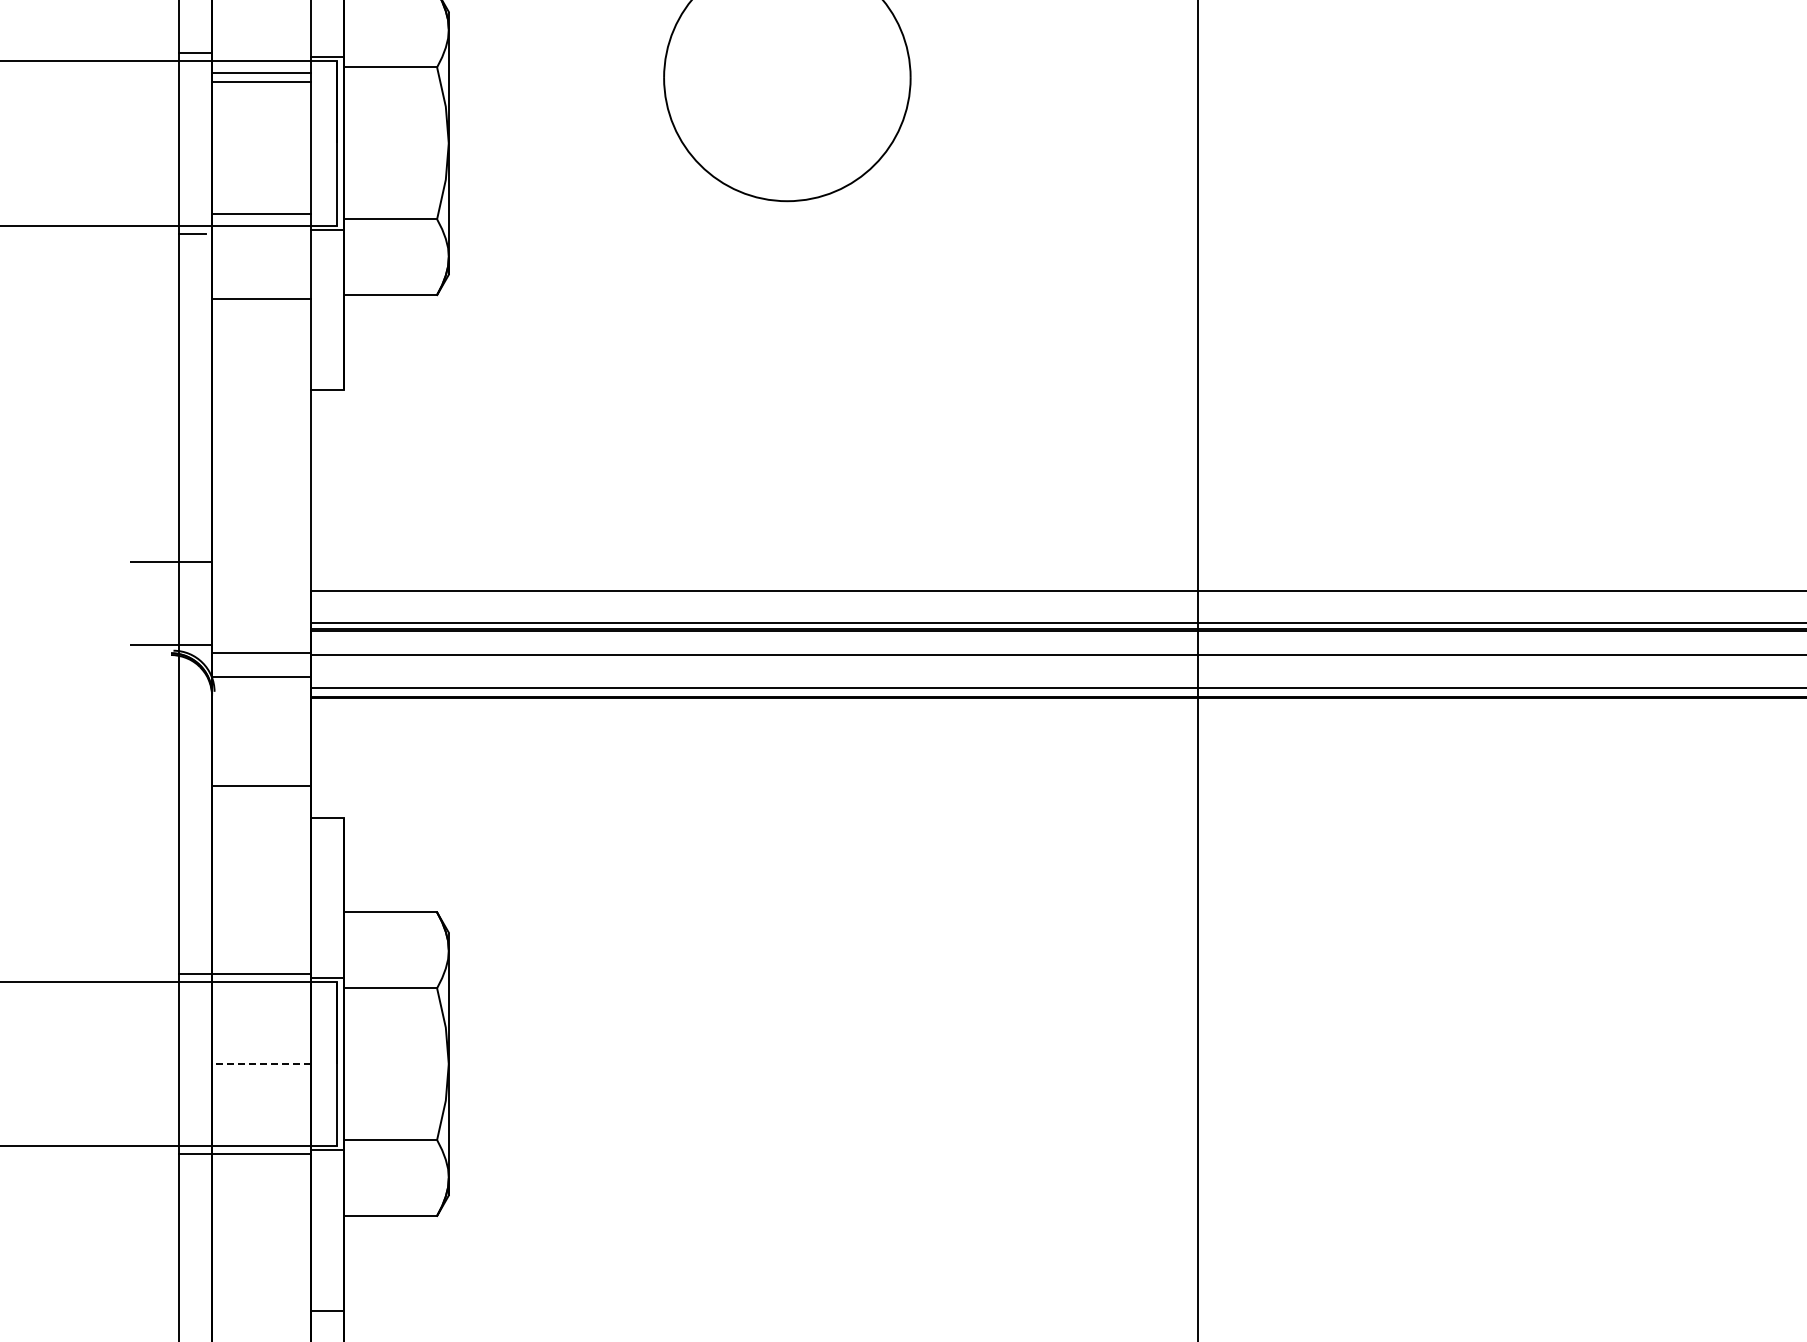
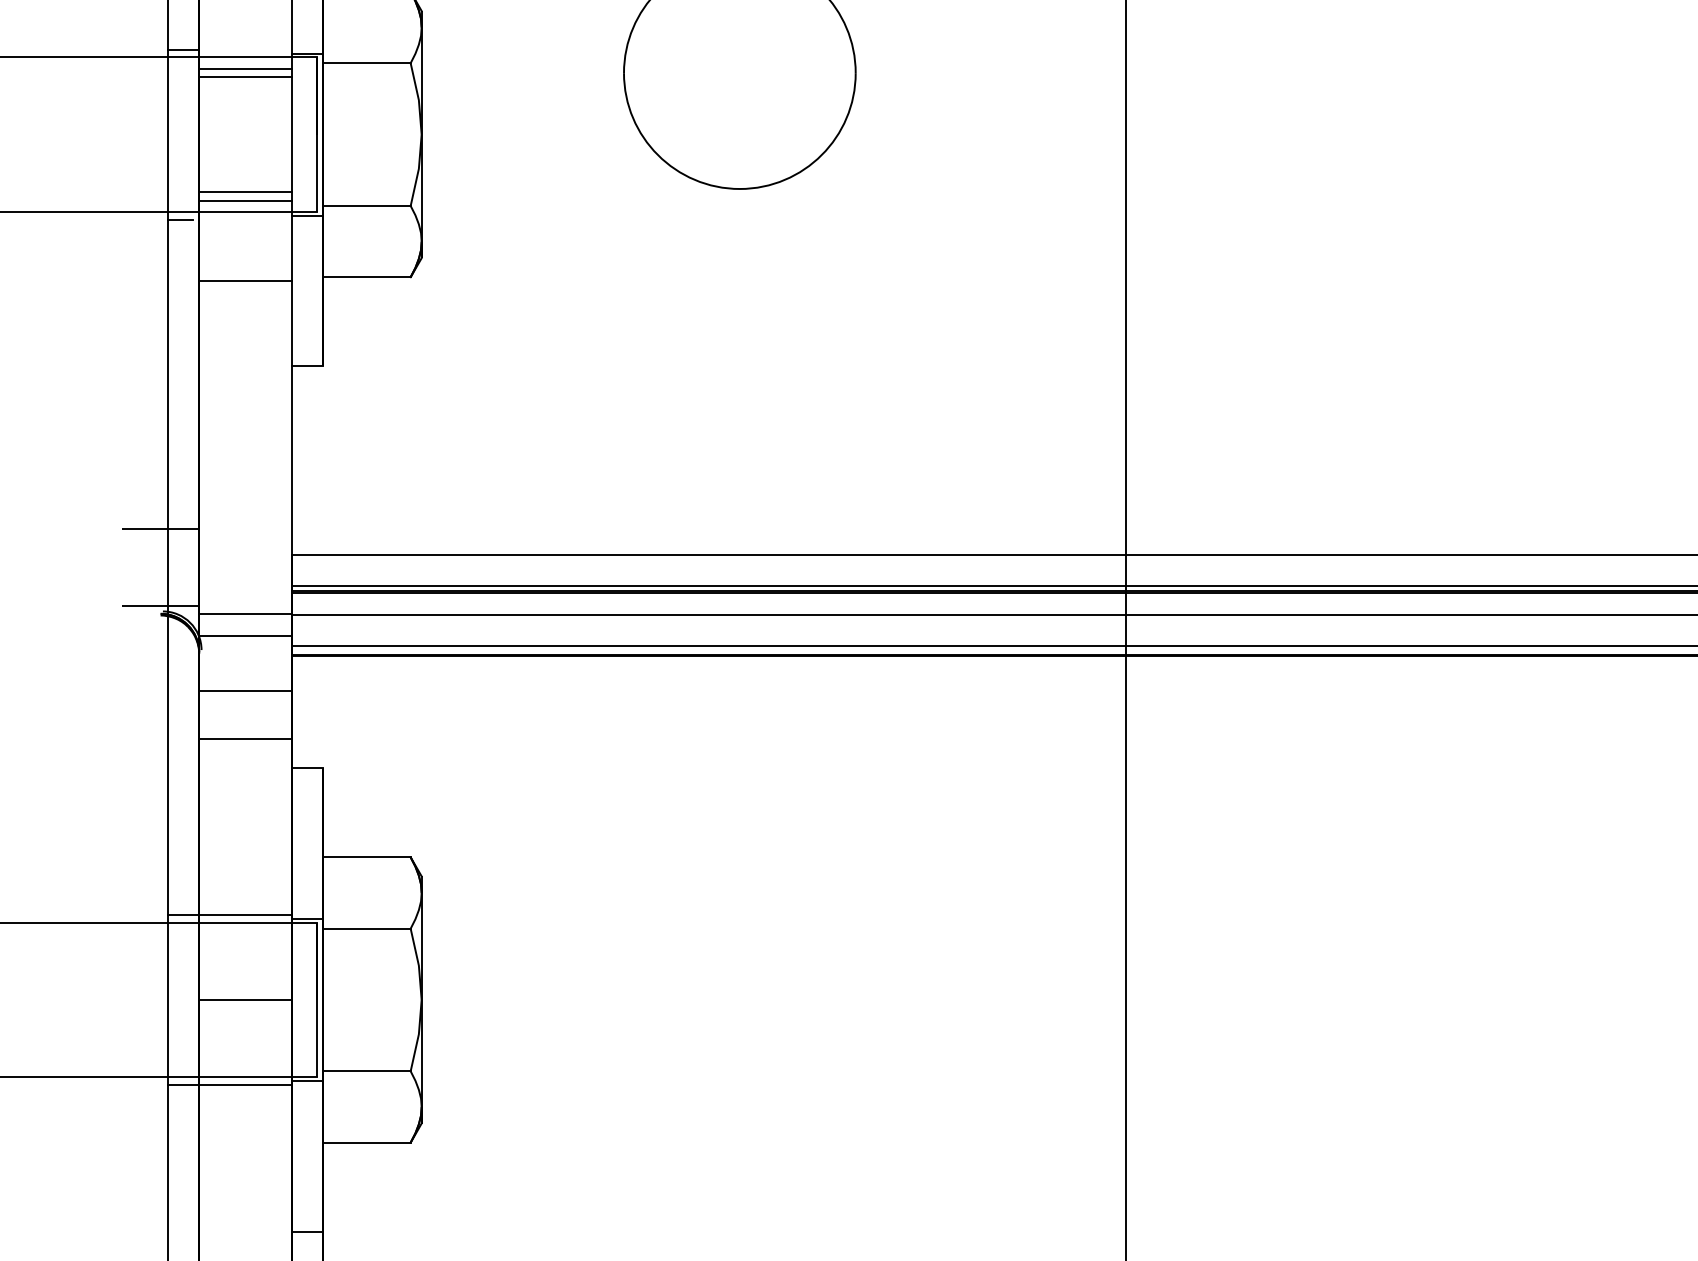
line: (261, 204) -> (245, 192), added
line: (261, 735) -> (245, 691), added
line: (260, 1064) -> (244, 1000), dashed -> solid

